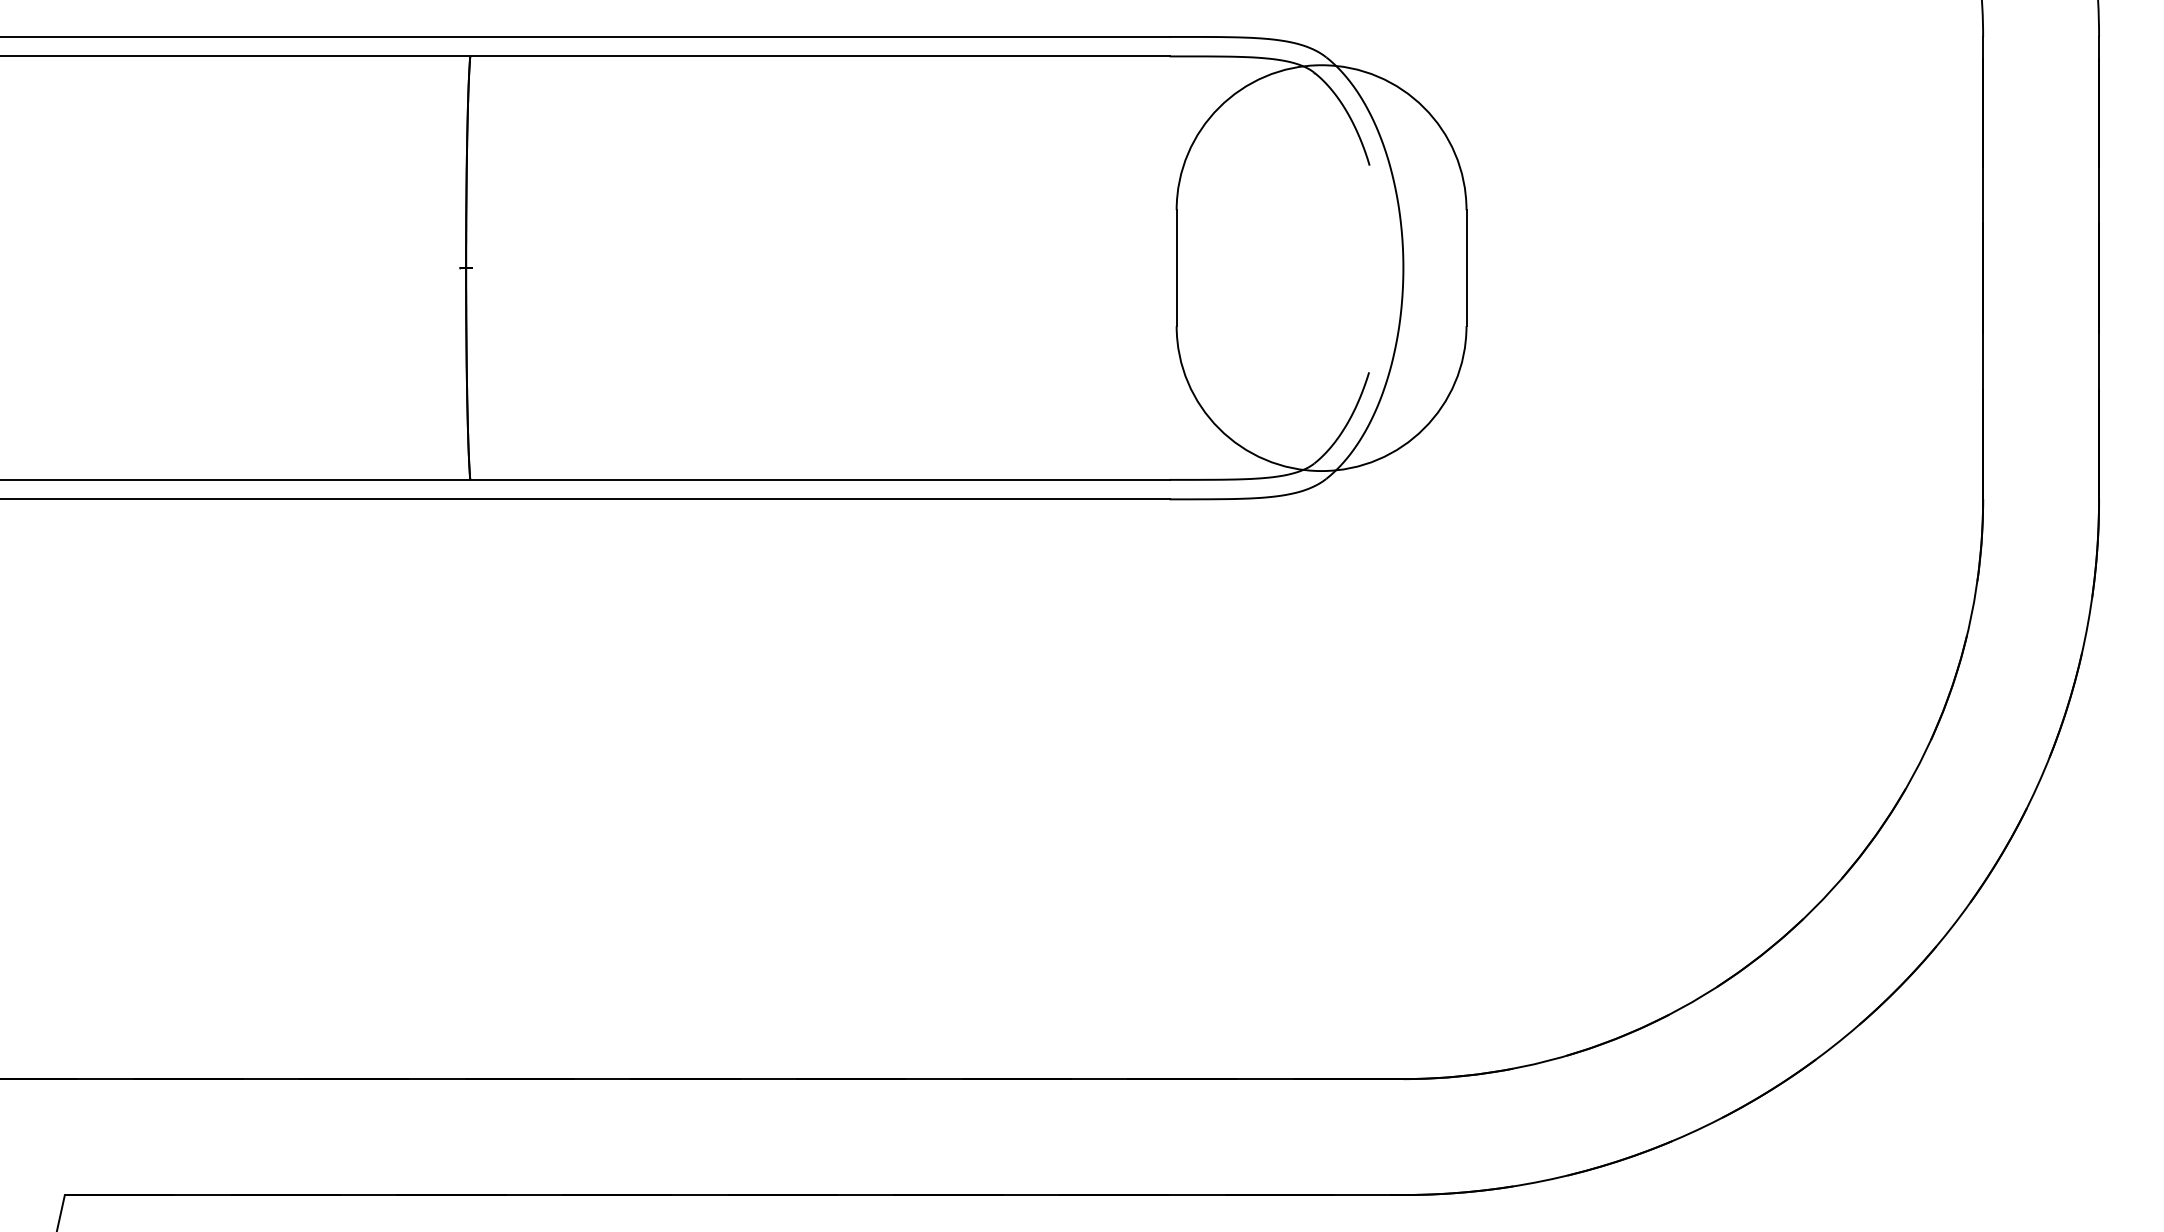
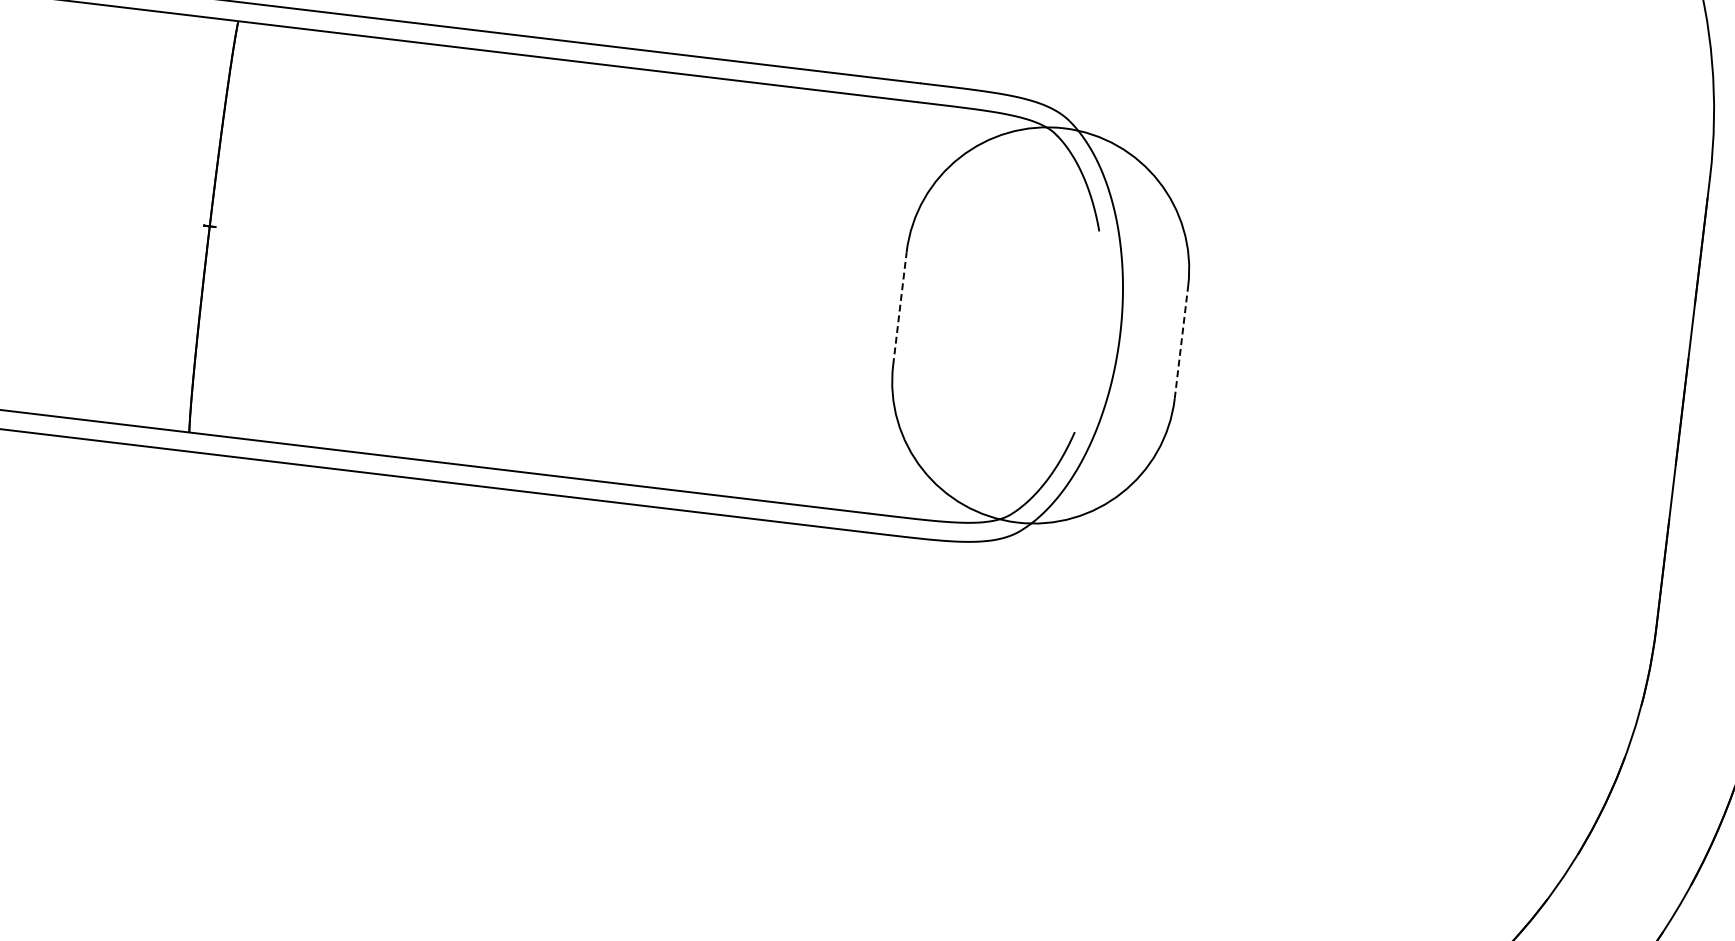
line: (1176, 268) -> (899, 308), solid -> dashed
line: (1466, 268) -> (1181, 342), solid -> dashed

